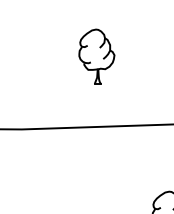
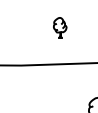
part: (97, 56) -> (60, 27), size x0.7

